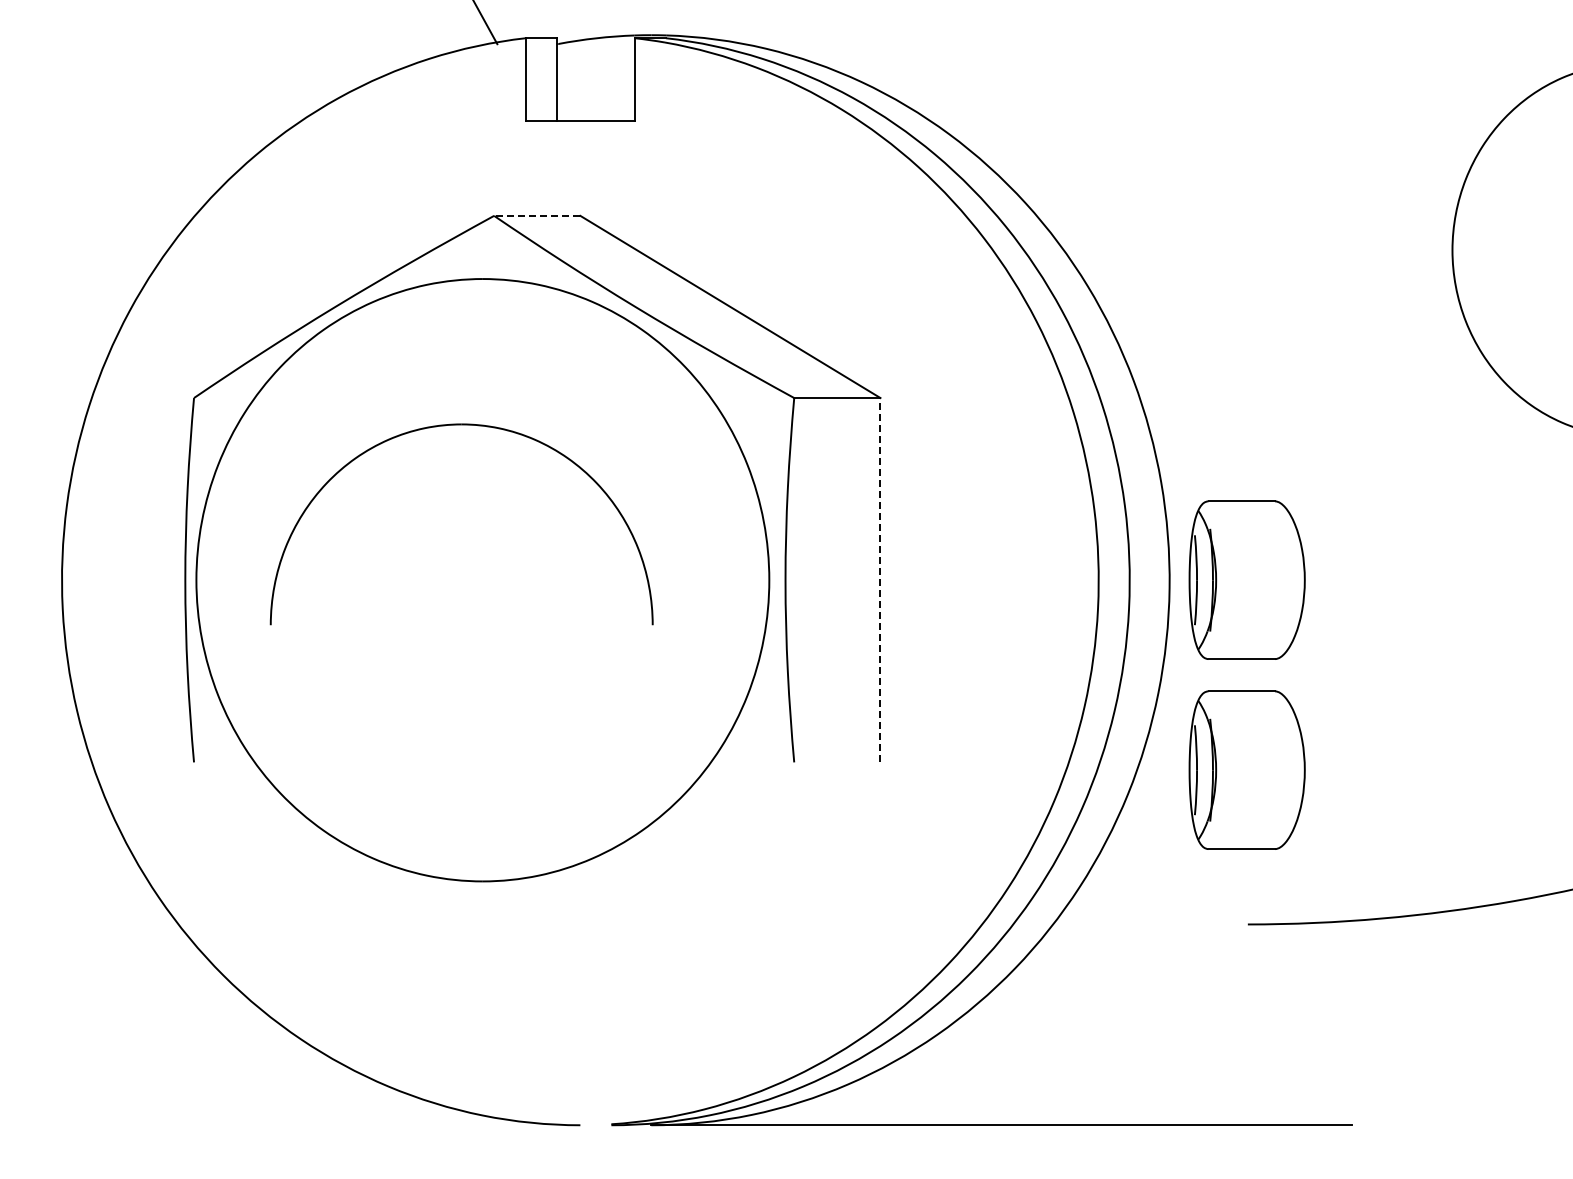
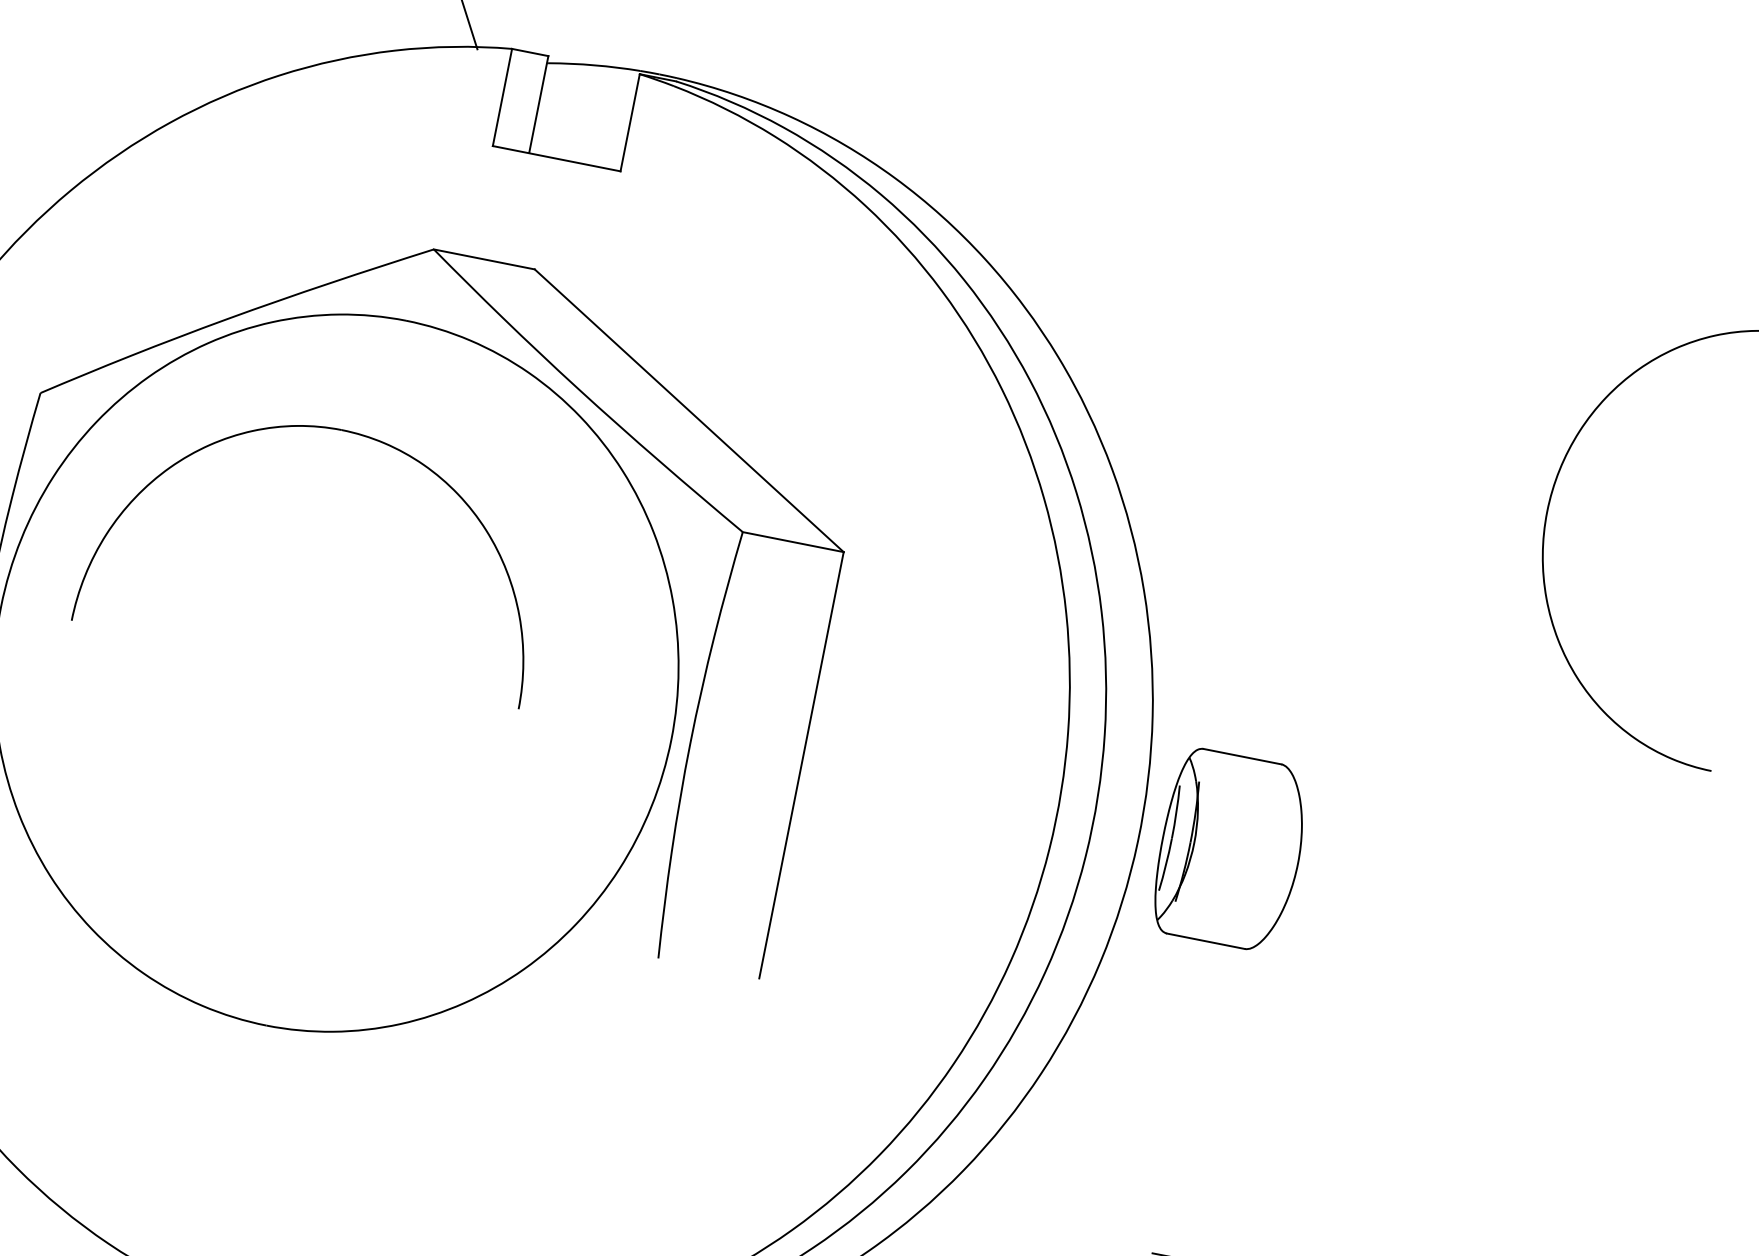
line: (536, 215) -> (483, 258), dashed -> solid
part: (461, 425) -> (341, 431), moved
line: (880, 579) -> (801, 764), dashed -> solid
part: (1246, 769) -> (1185, 1071), removed

